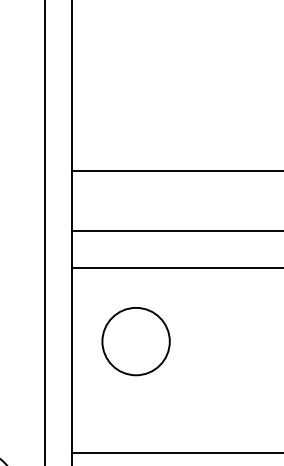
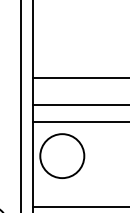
circle: (136, 342) -> (62, 156), size x1.43

